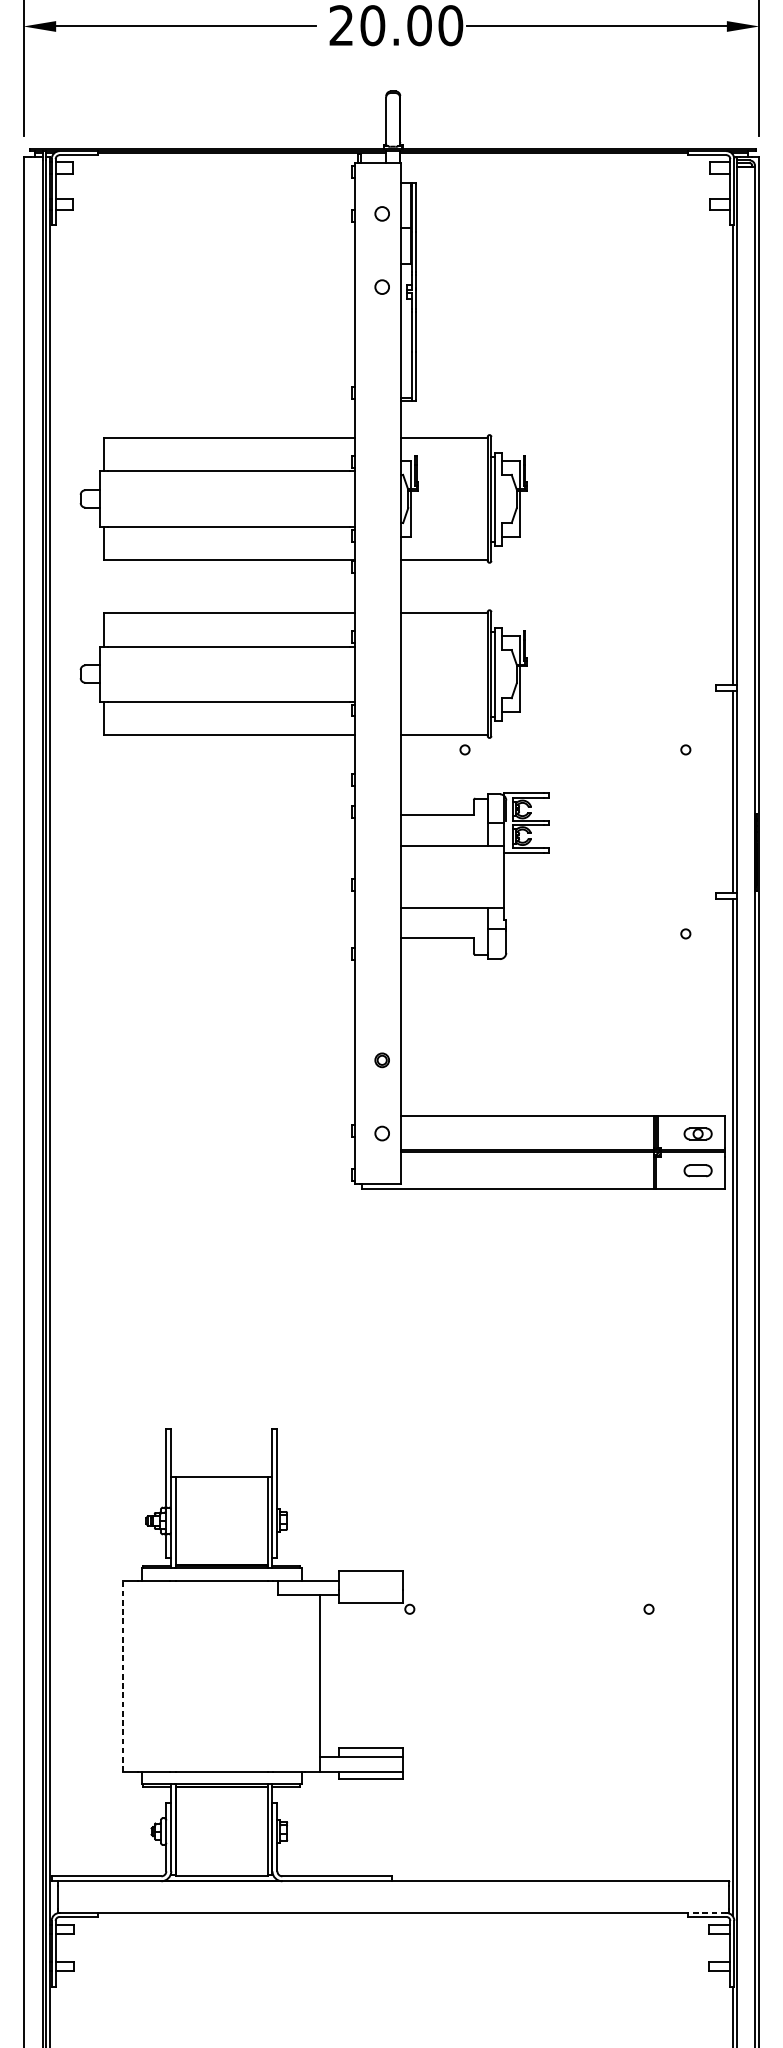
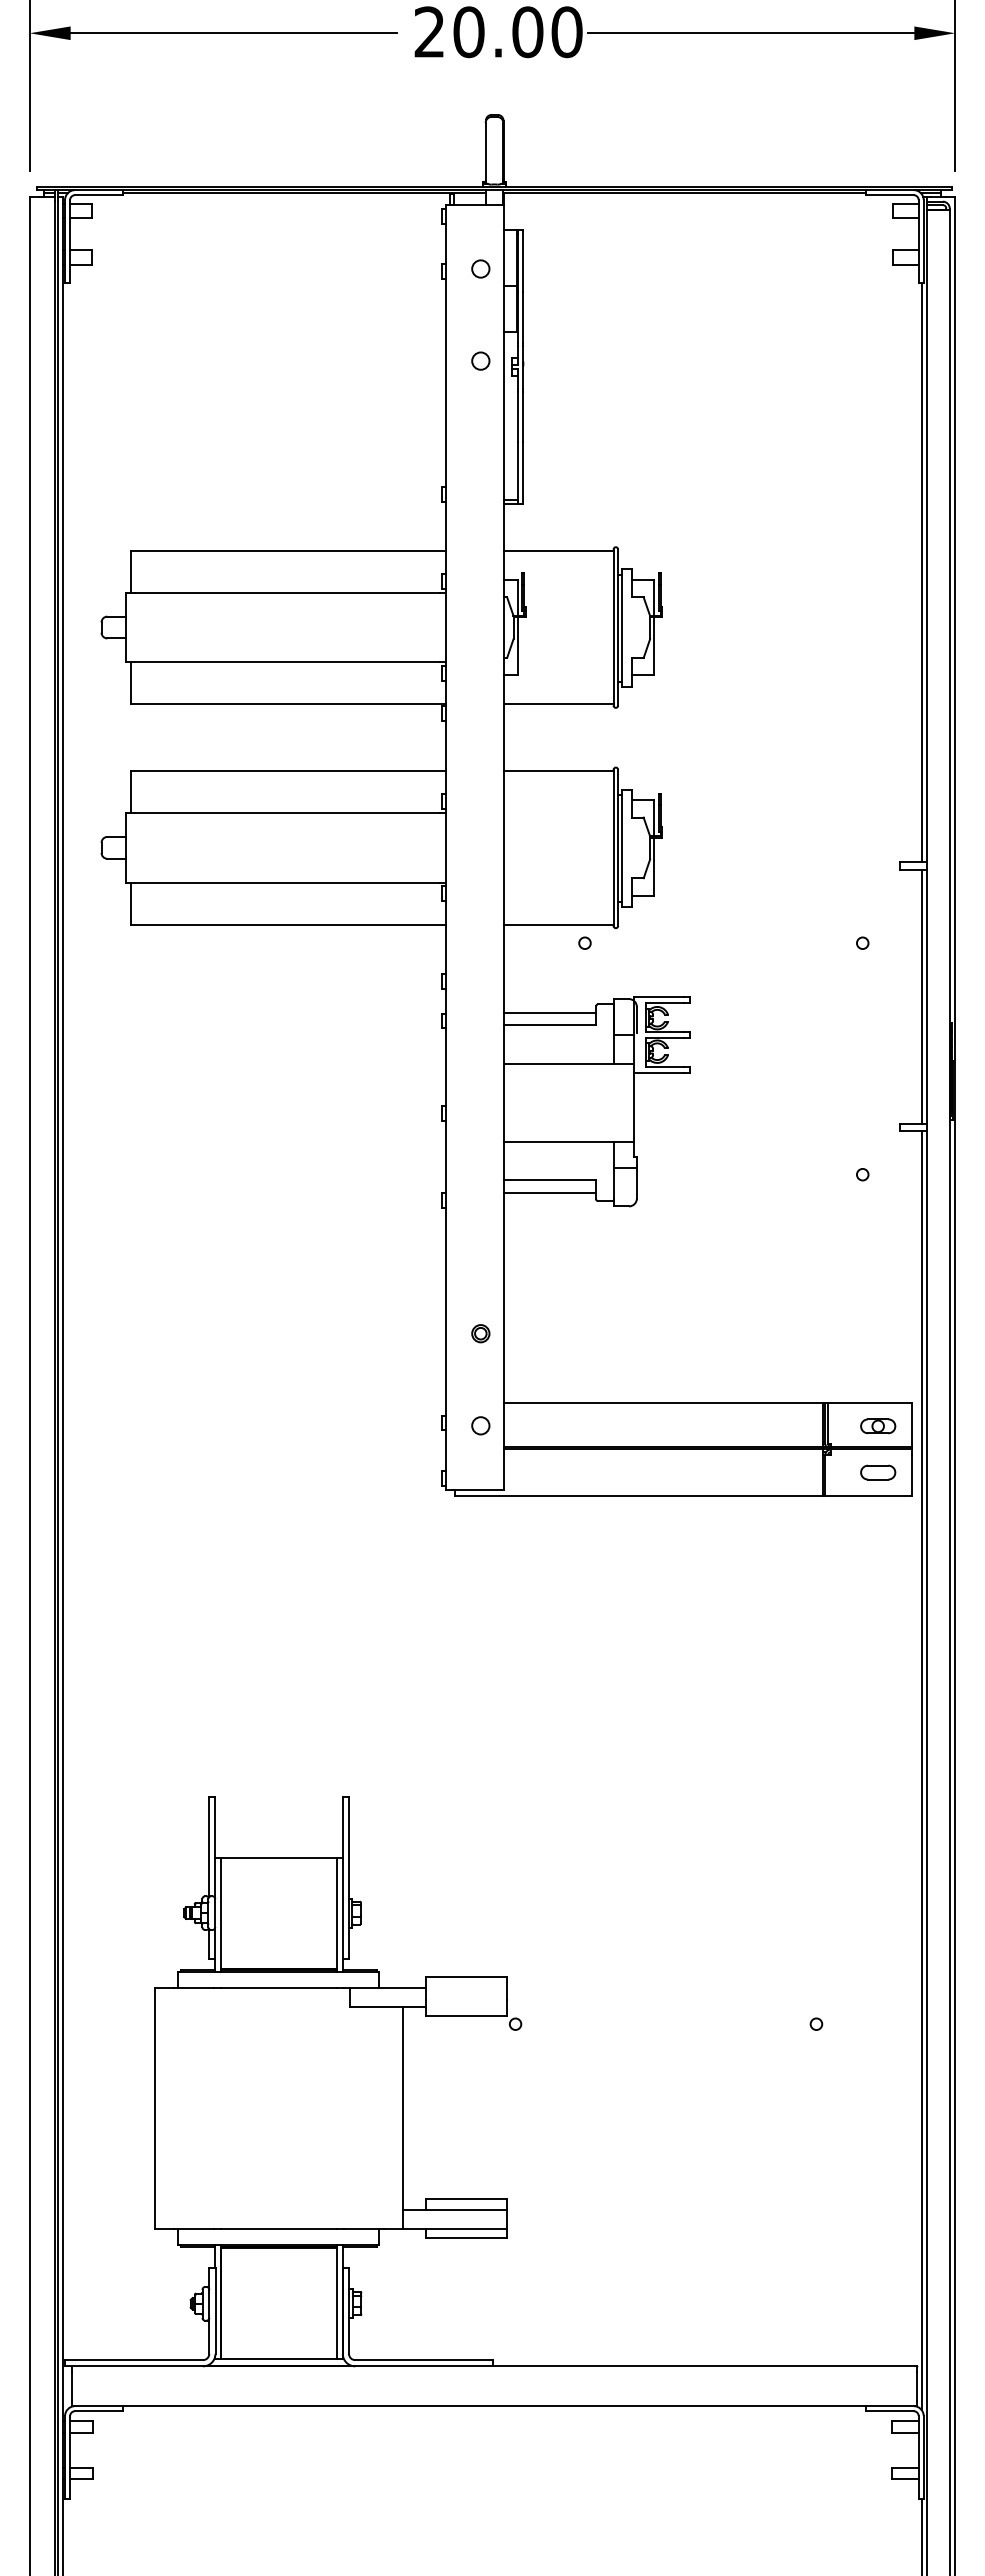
line: (436, 804) -> (549, 1012), added
line: (436, 948) -> (549, 1192), added
line: (122, 1675) -> (154, 2107), dashed -> solid
line: (707, 1913) -> (889, 2406), dashed -> solid

